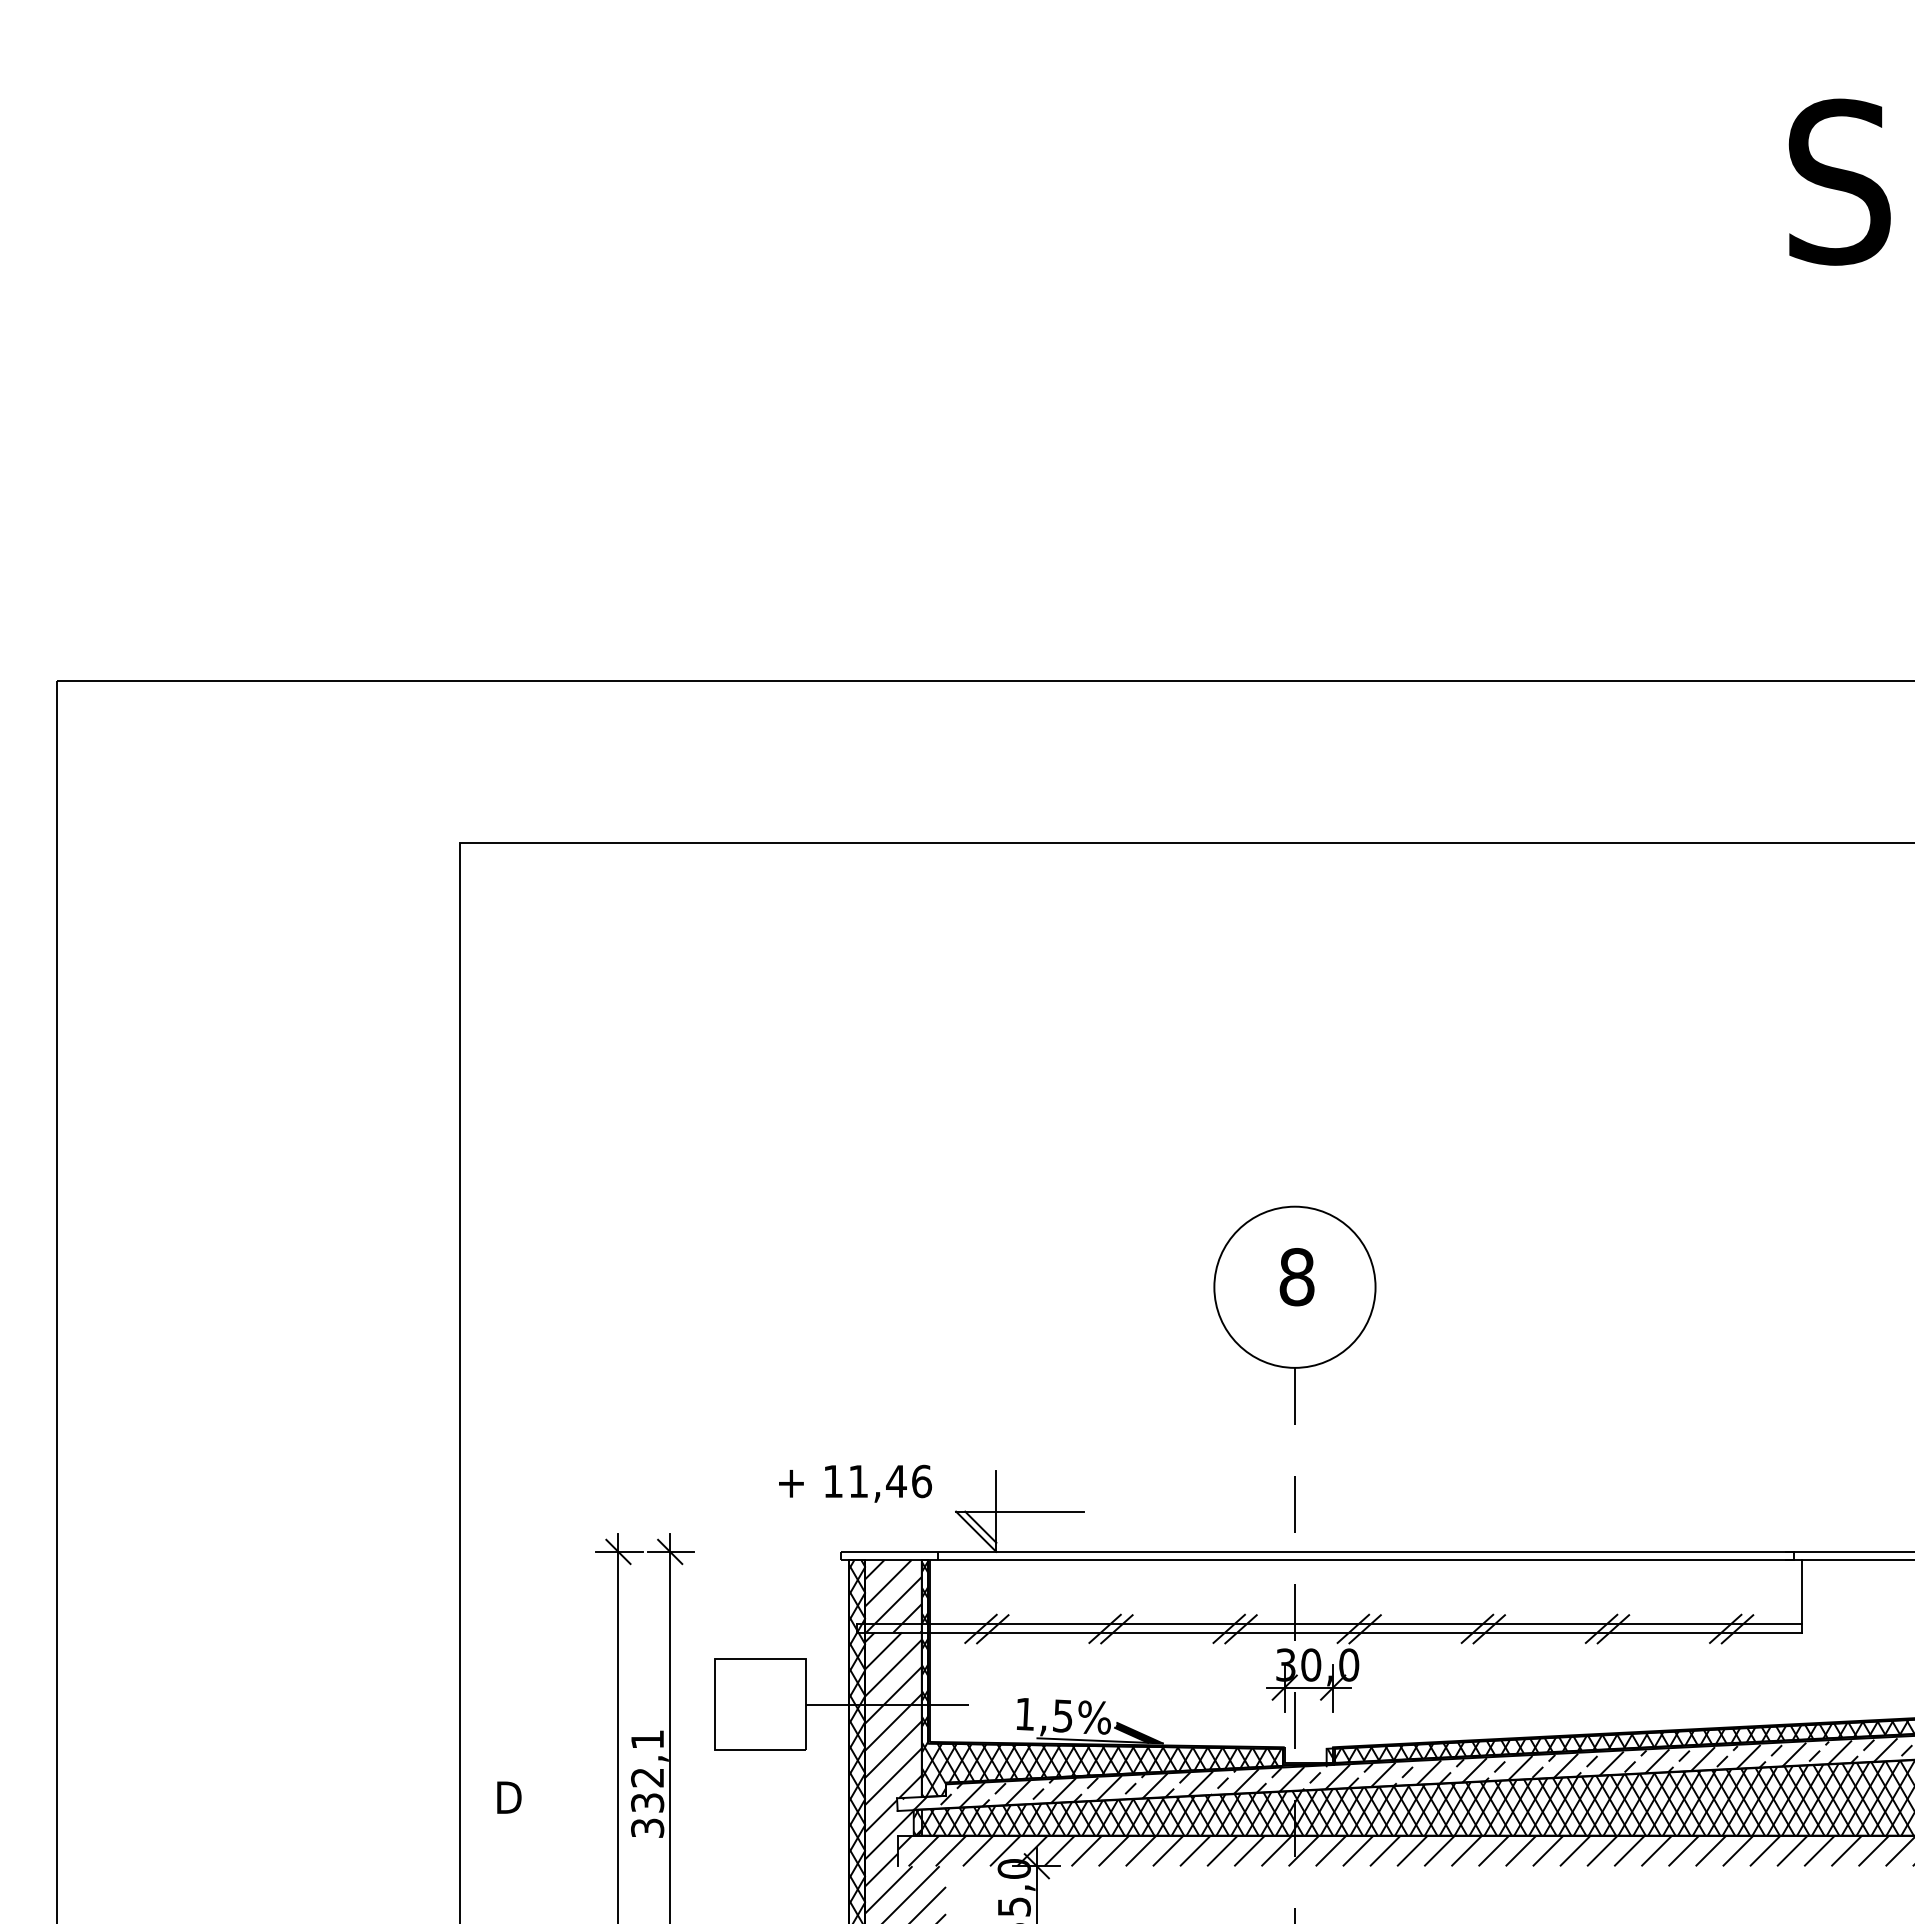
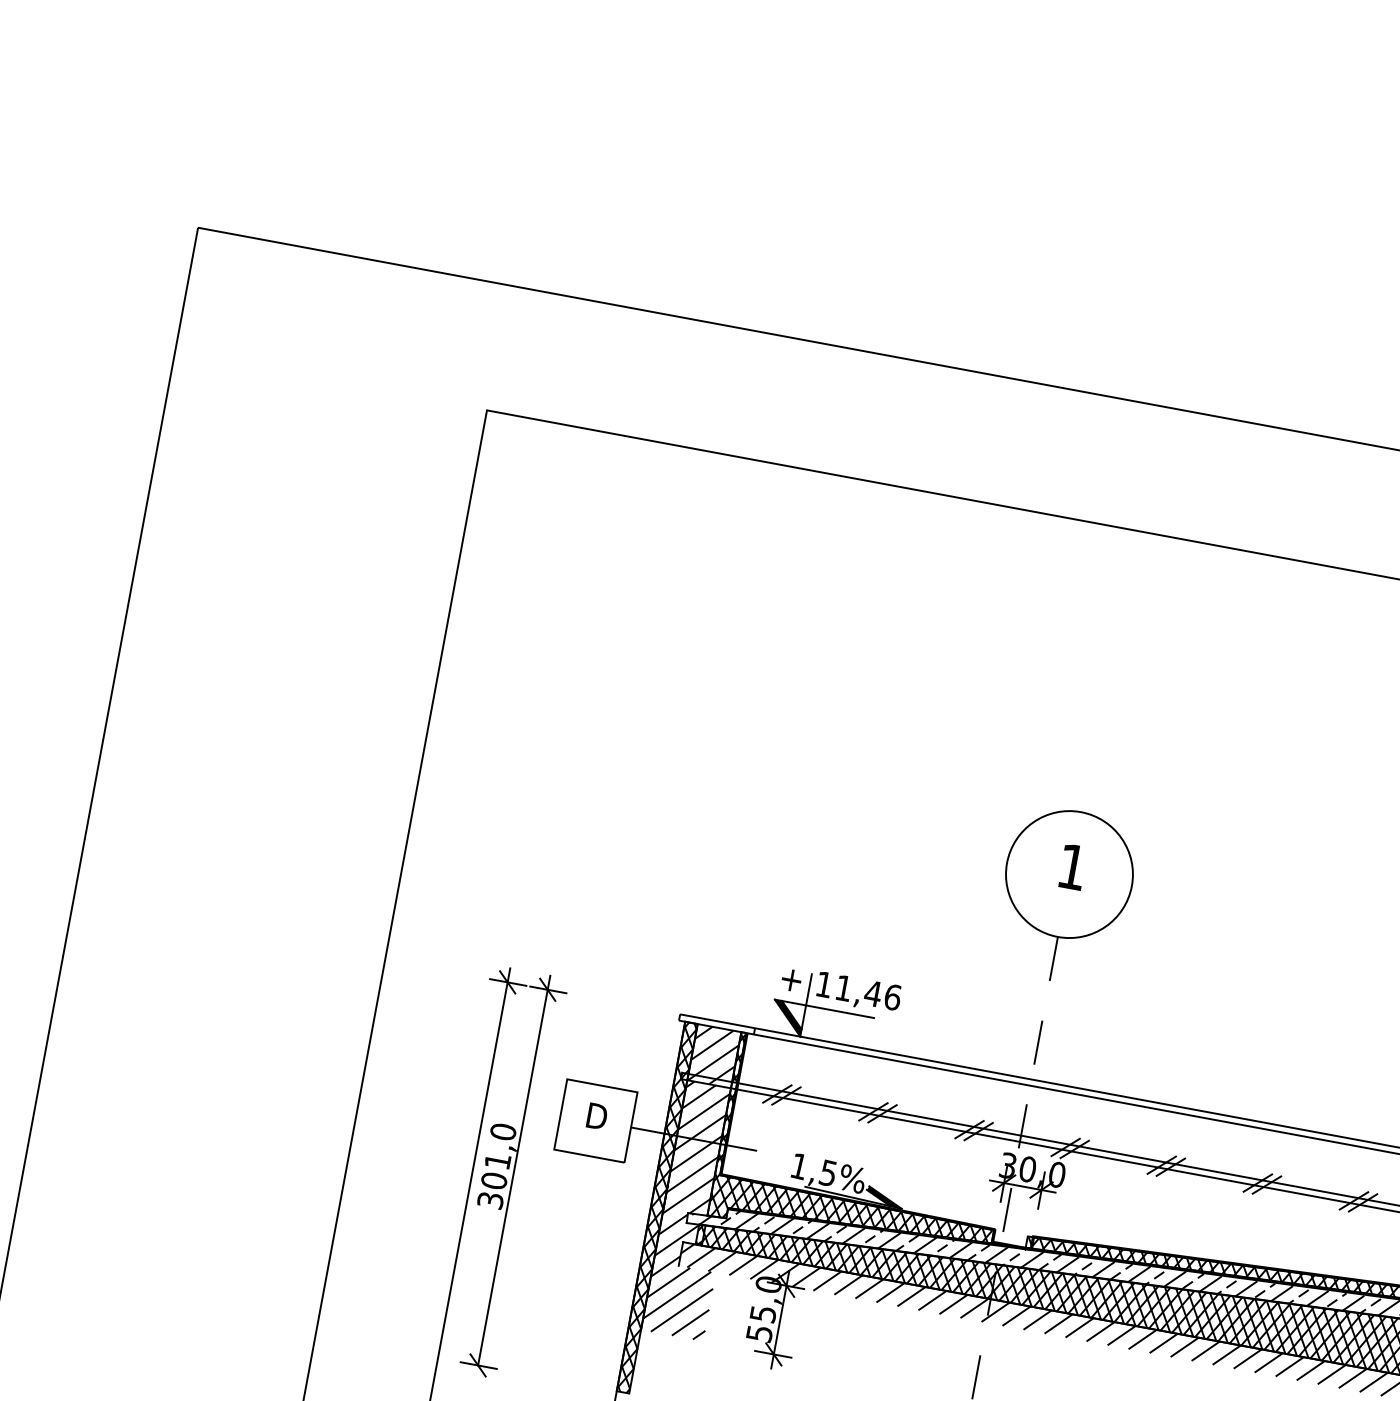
text: (1296, 1277) -> (1072, 867), 8 -> 1
text: (855, 1483) -> (841, 989), moved
fill: (976, 1531) -> (787, 1017), added
text: (647, 1770) -> (498, 1155), 332,1 -> 301,0
text: (509, 1797) -> (597, 1116), moved

